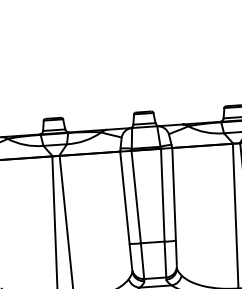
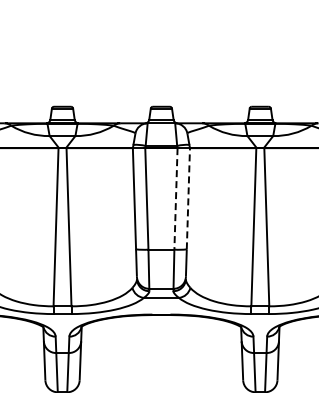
line: (162, 194) -> (175, 198), solid -> dashed
line: (174, 194) -> (188, 198), solid -> dashed

